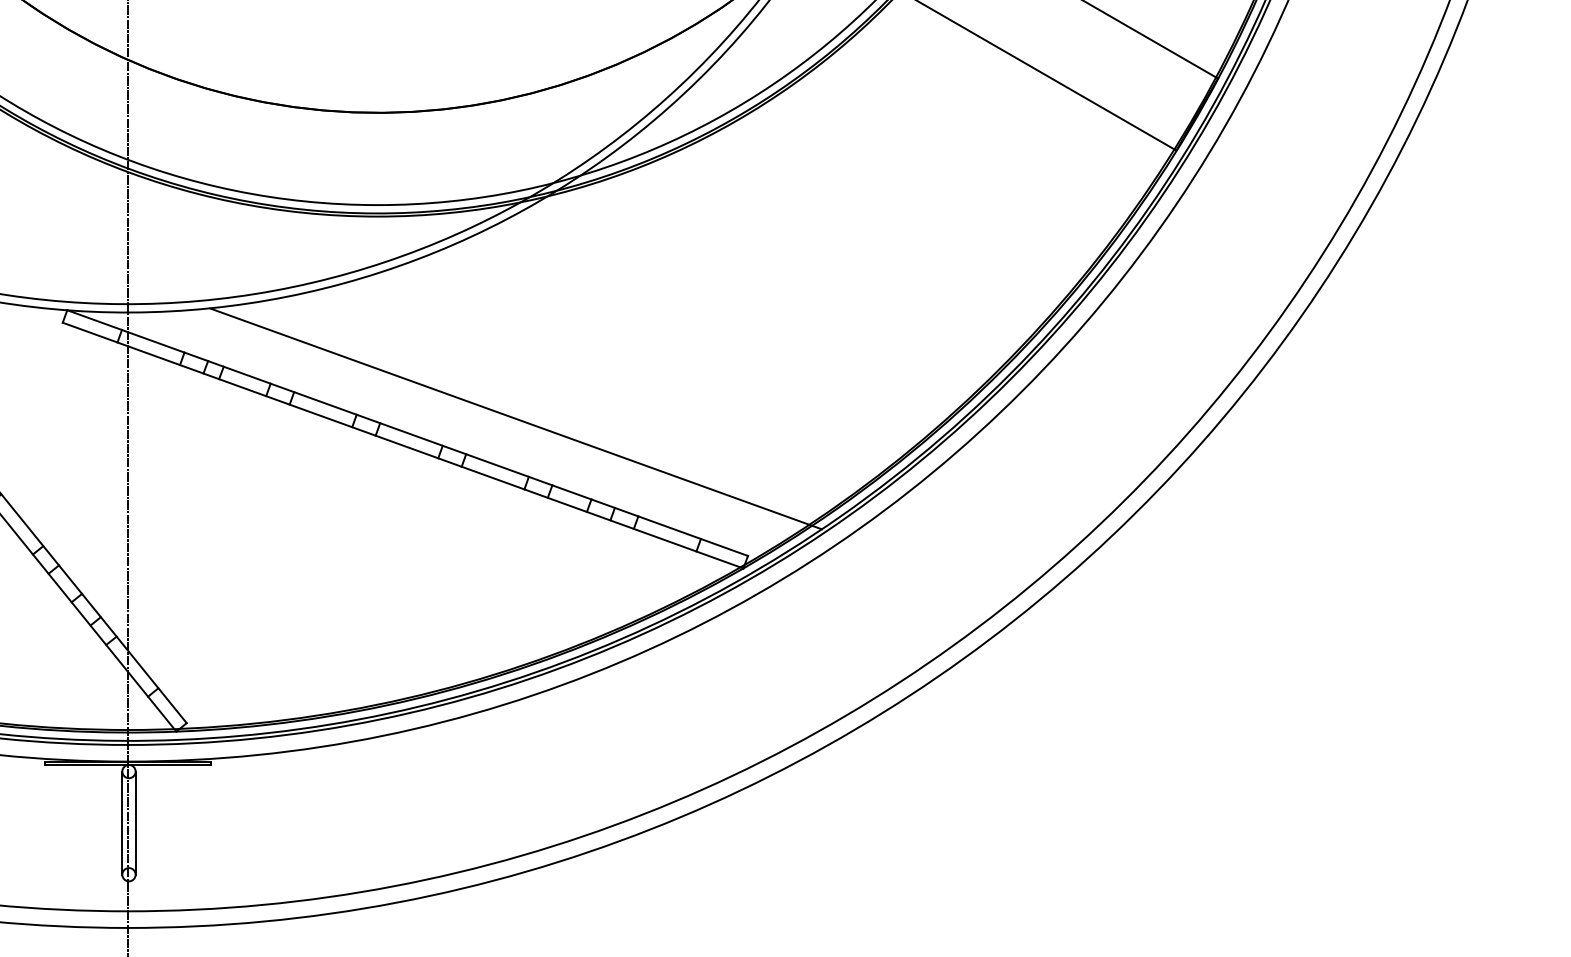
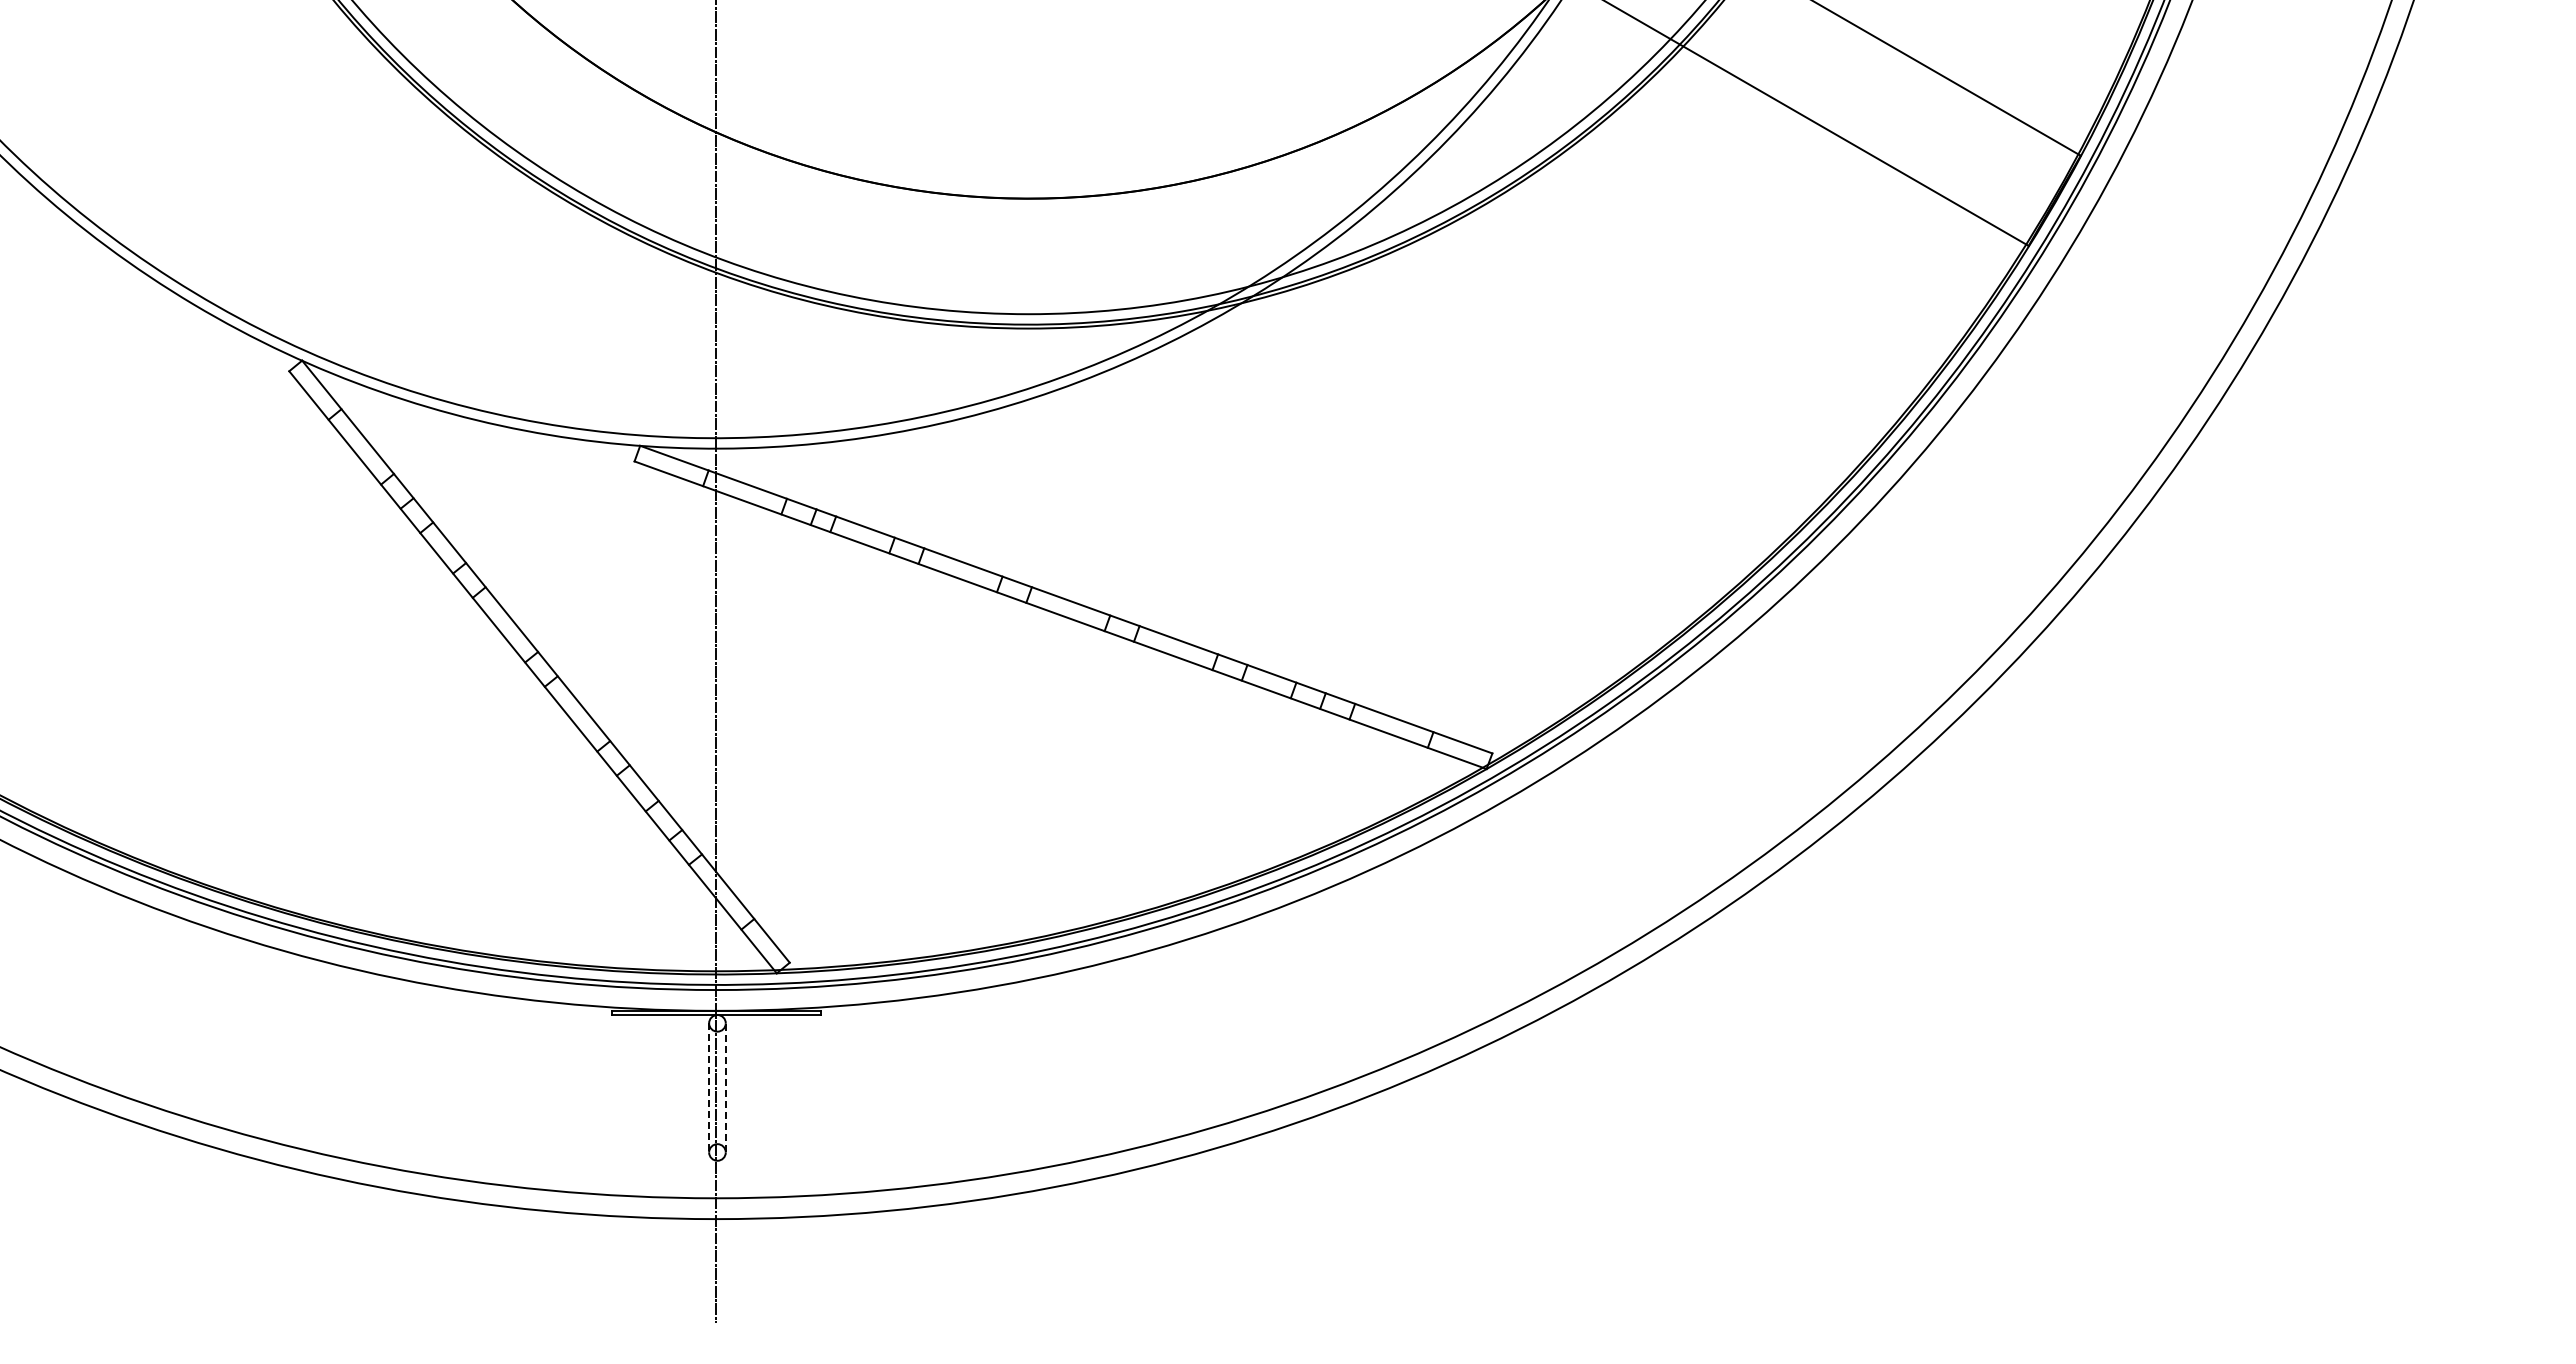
line: (515, 418) -> (1201, 581), removed
line: (122, 822) -> (709, 1087), solid -> dashed
line: (135, 822) -> (725, 1087), solid -> dashed

